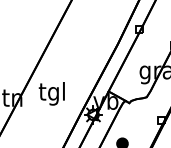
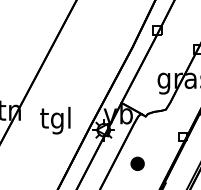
text: (51, 93) -> (55, 120), moved

